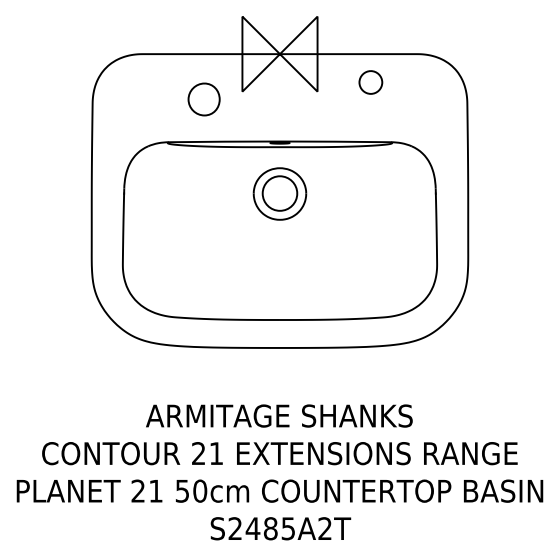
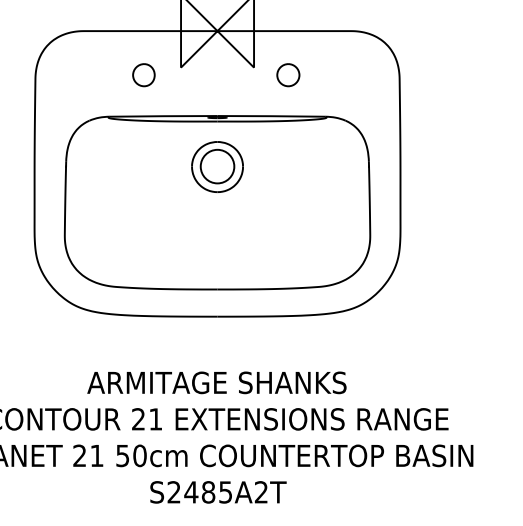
part: (370, 82) -> (288, 75), moved
part: (204, 99) -> (144, 75), size x0.71

